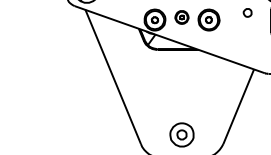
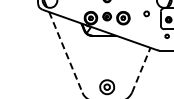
line: (112, 77) -> (65, 52), solid -> dashed
line: (239, 105) -> (141, 69), solid -> dashed

